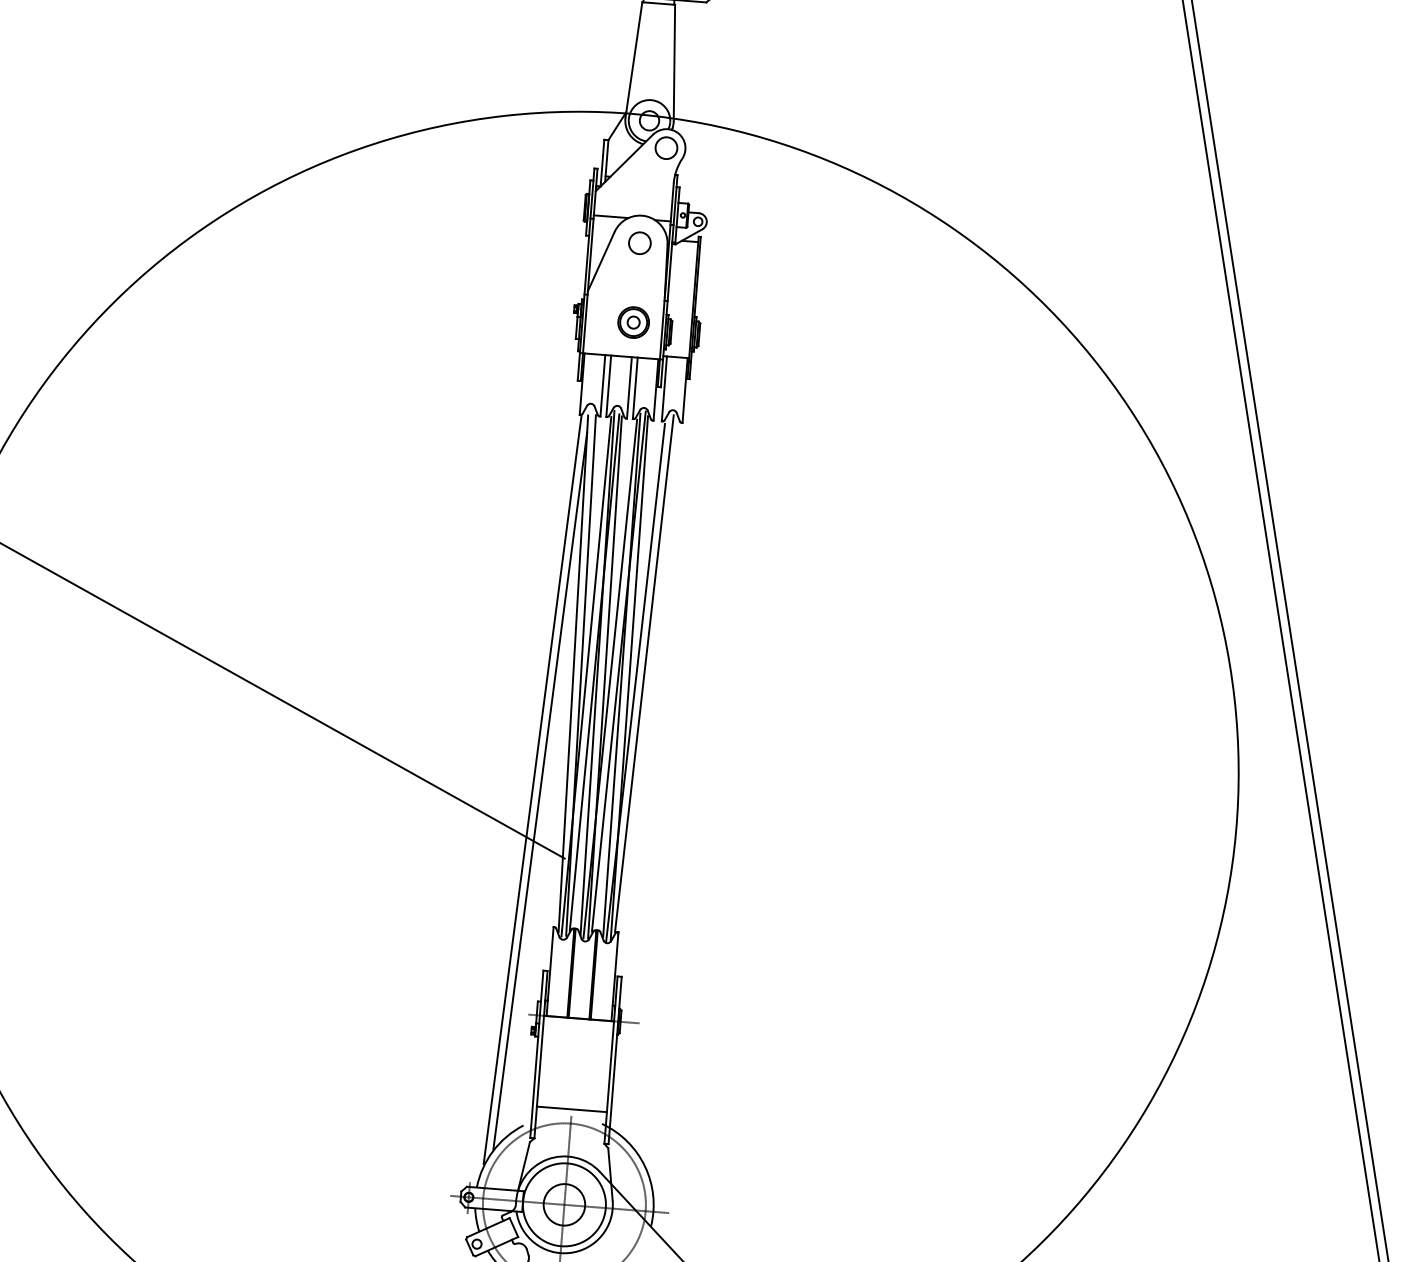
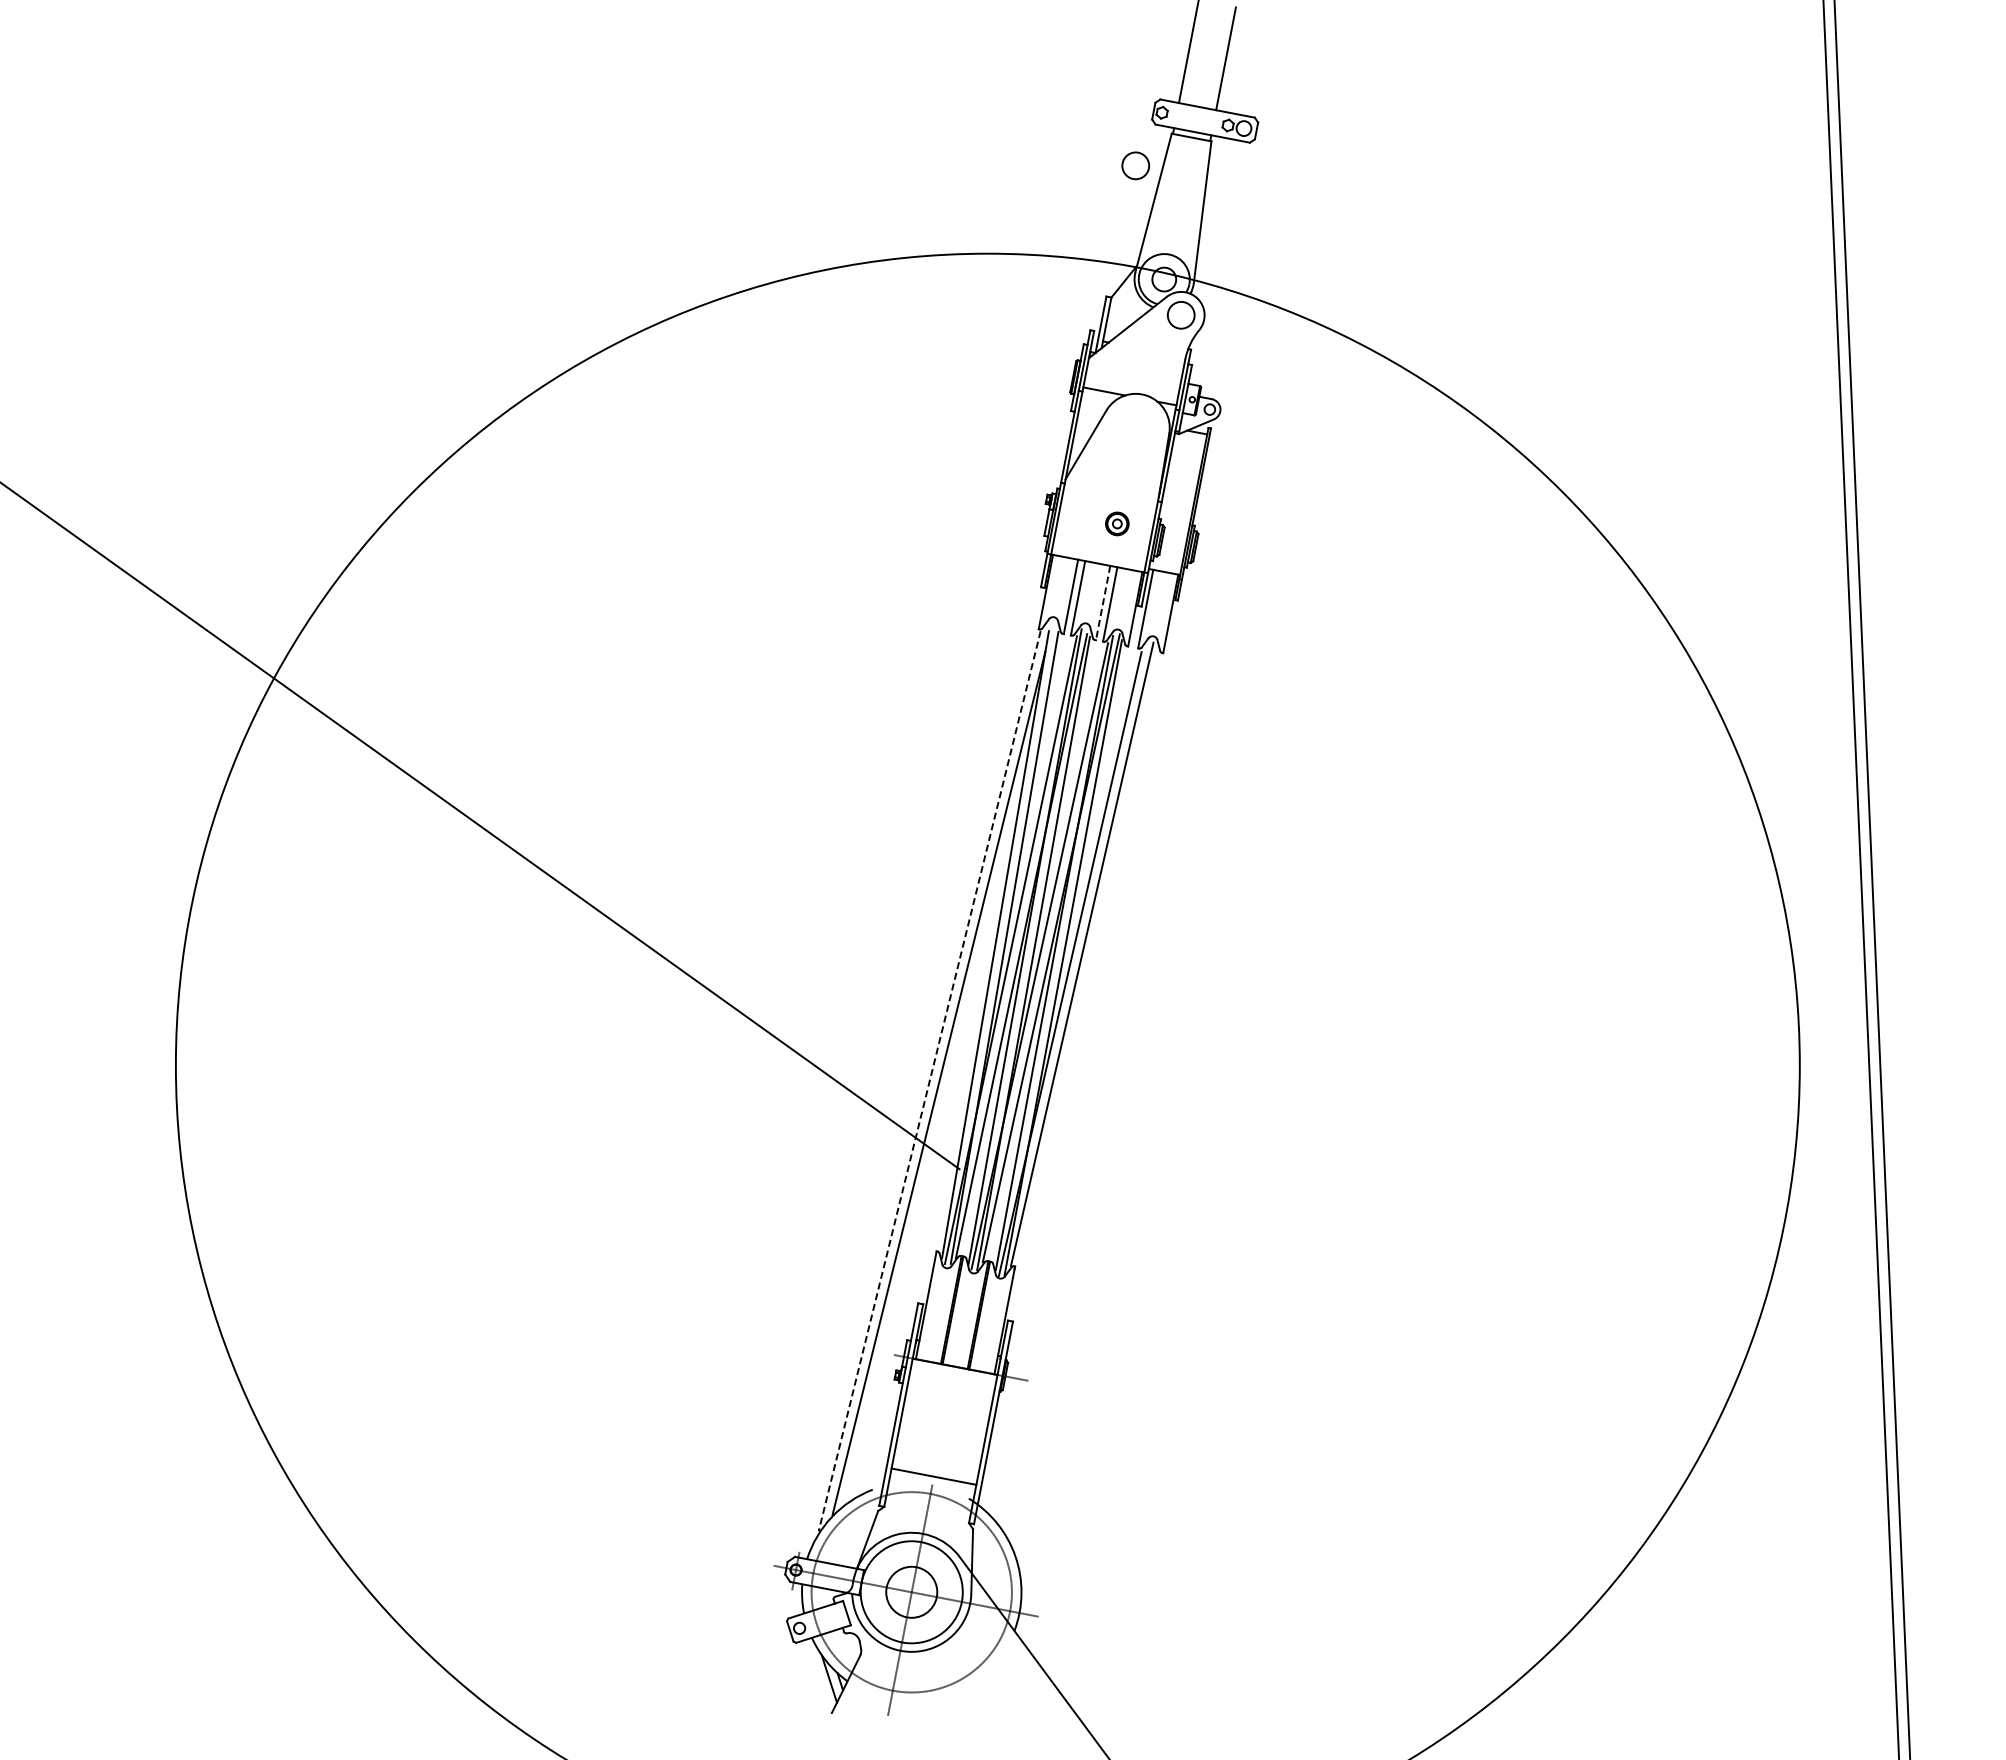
circle: (639, 243) -> (1135, 165), moved
part: (633, 322) -> (1117, 523), size x0.6
line: (629, 388) -> (1103, 603), solid -> dashed
line: (532, 790) -> (929, 1081), solid -> dashed

